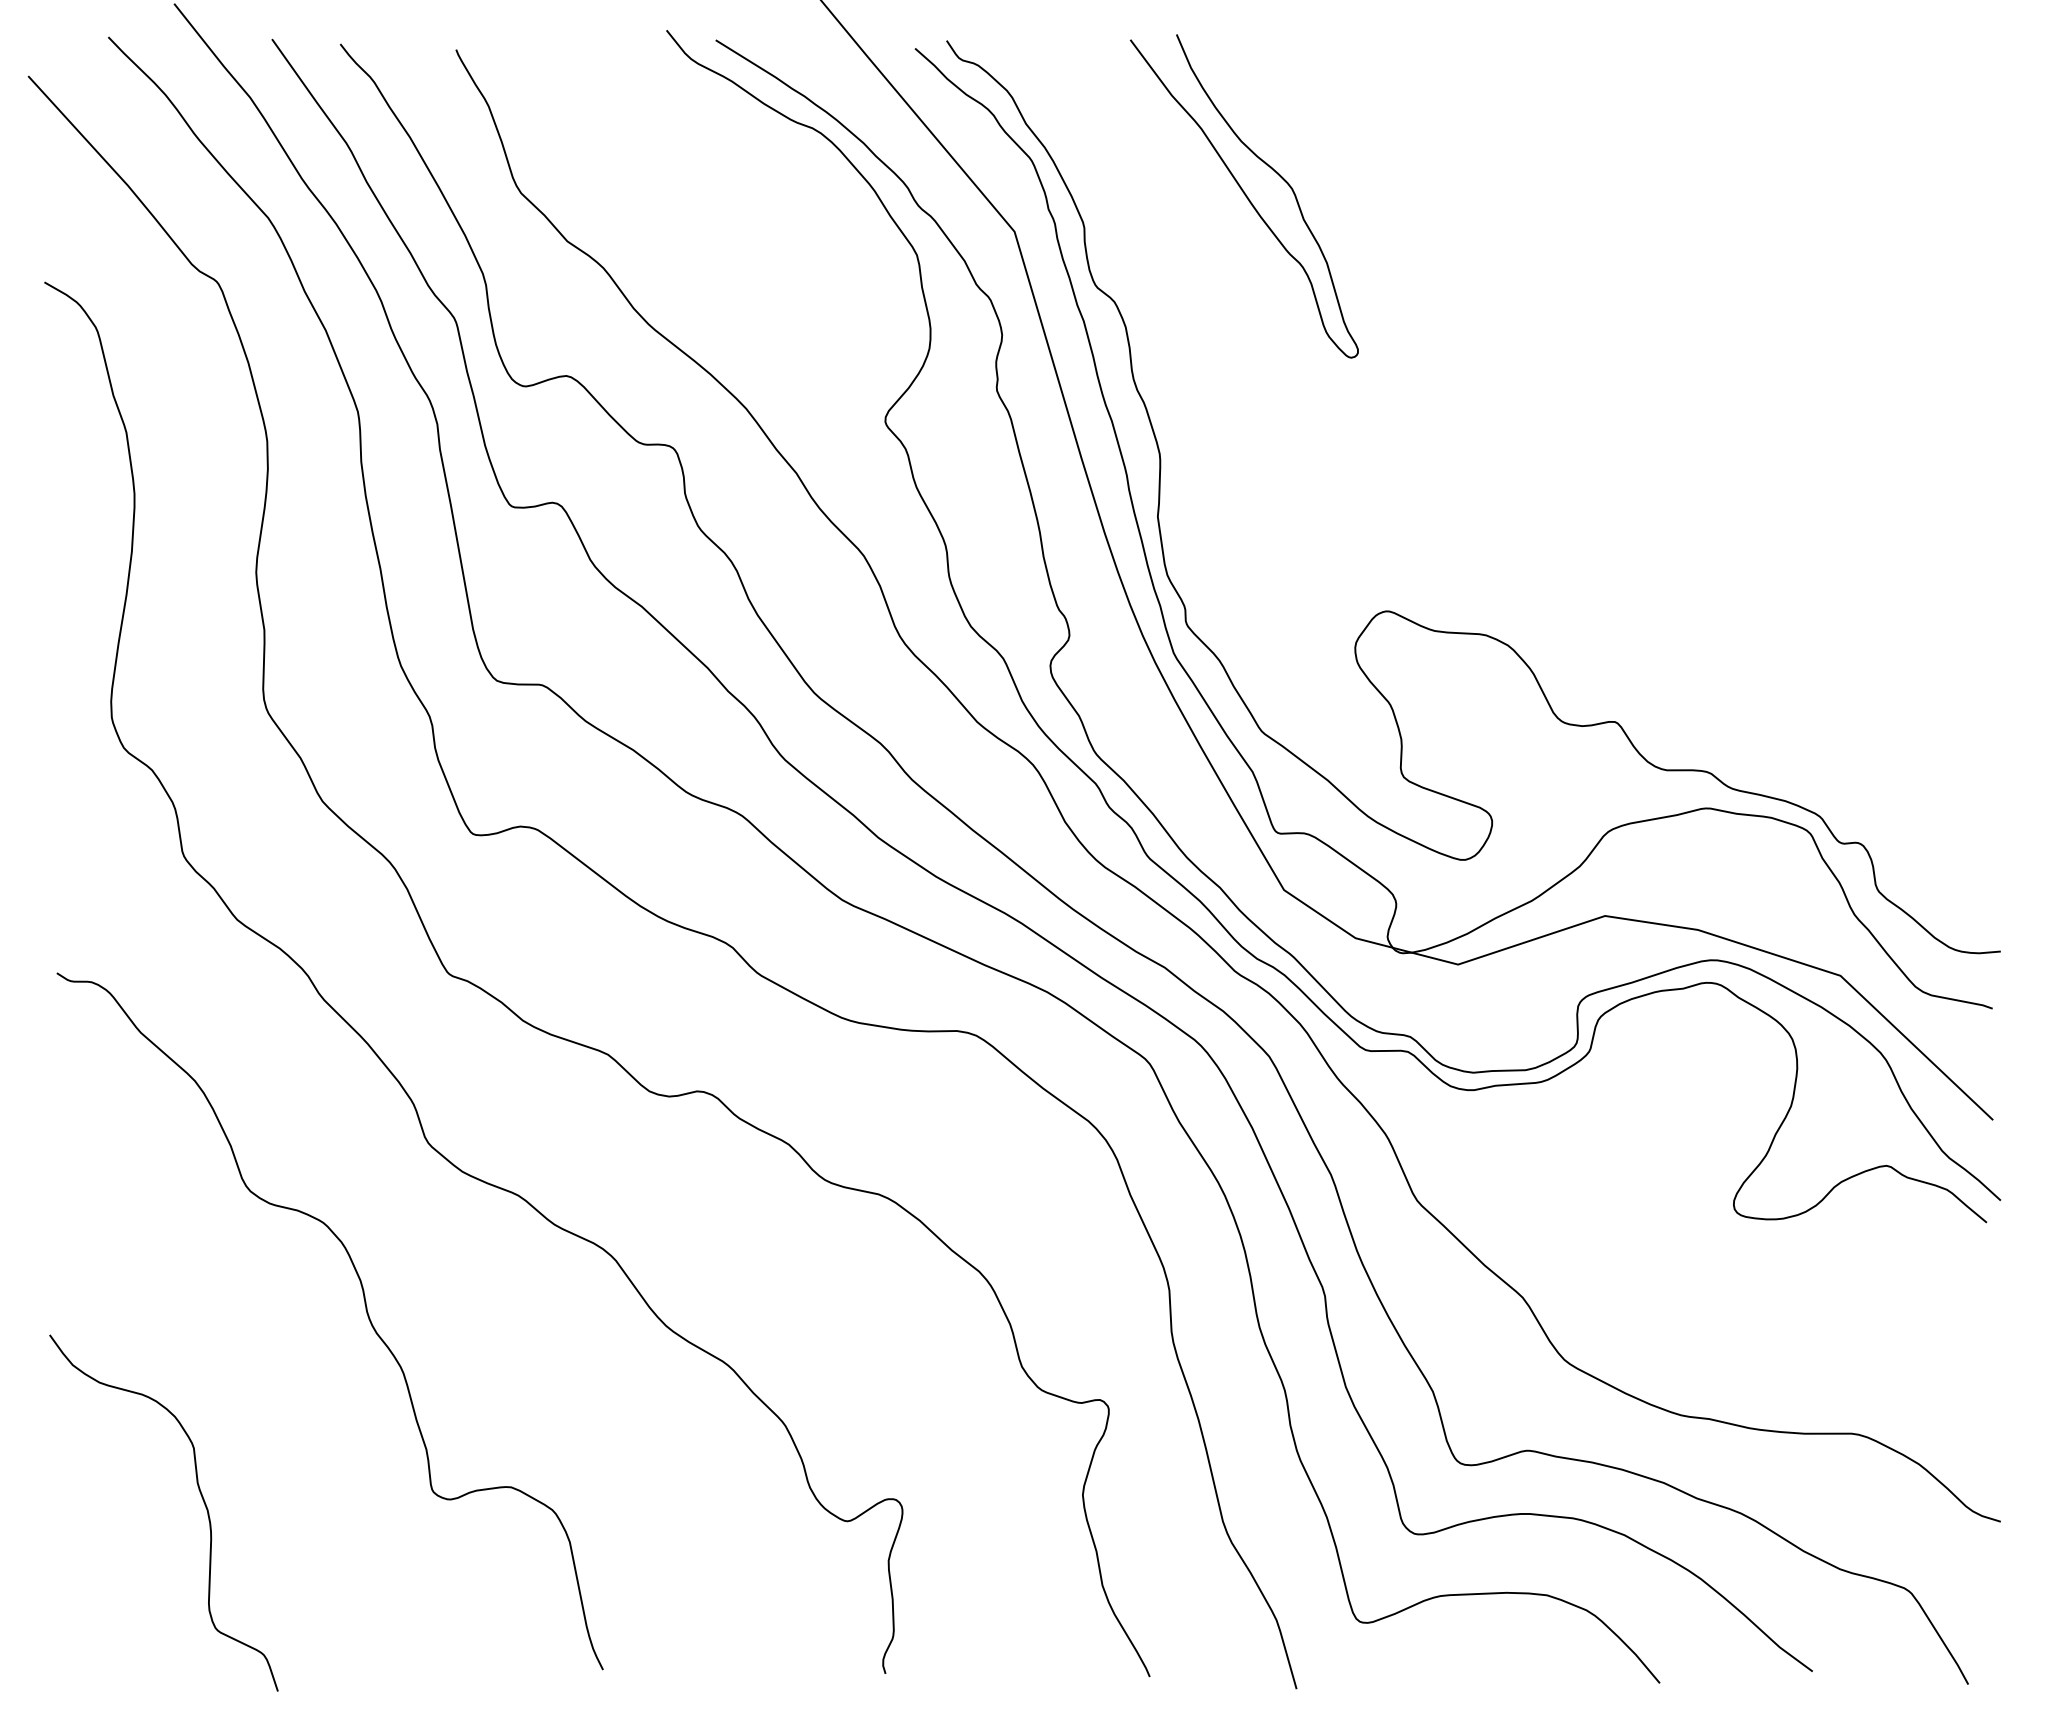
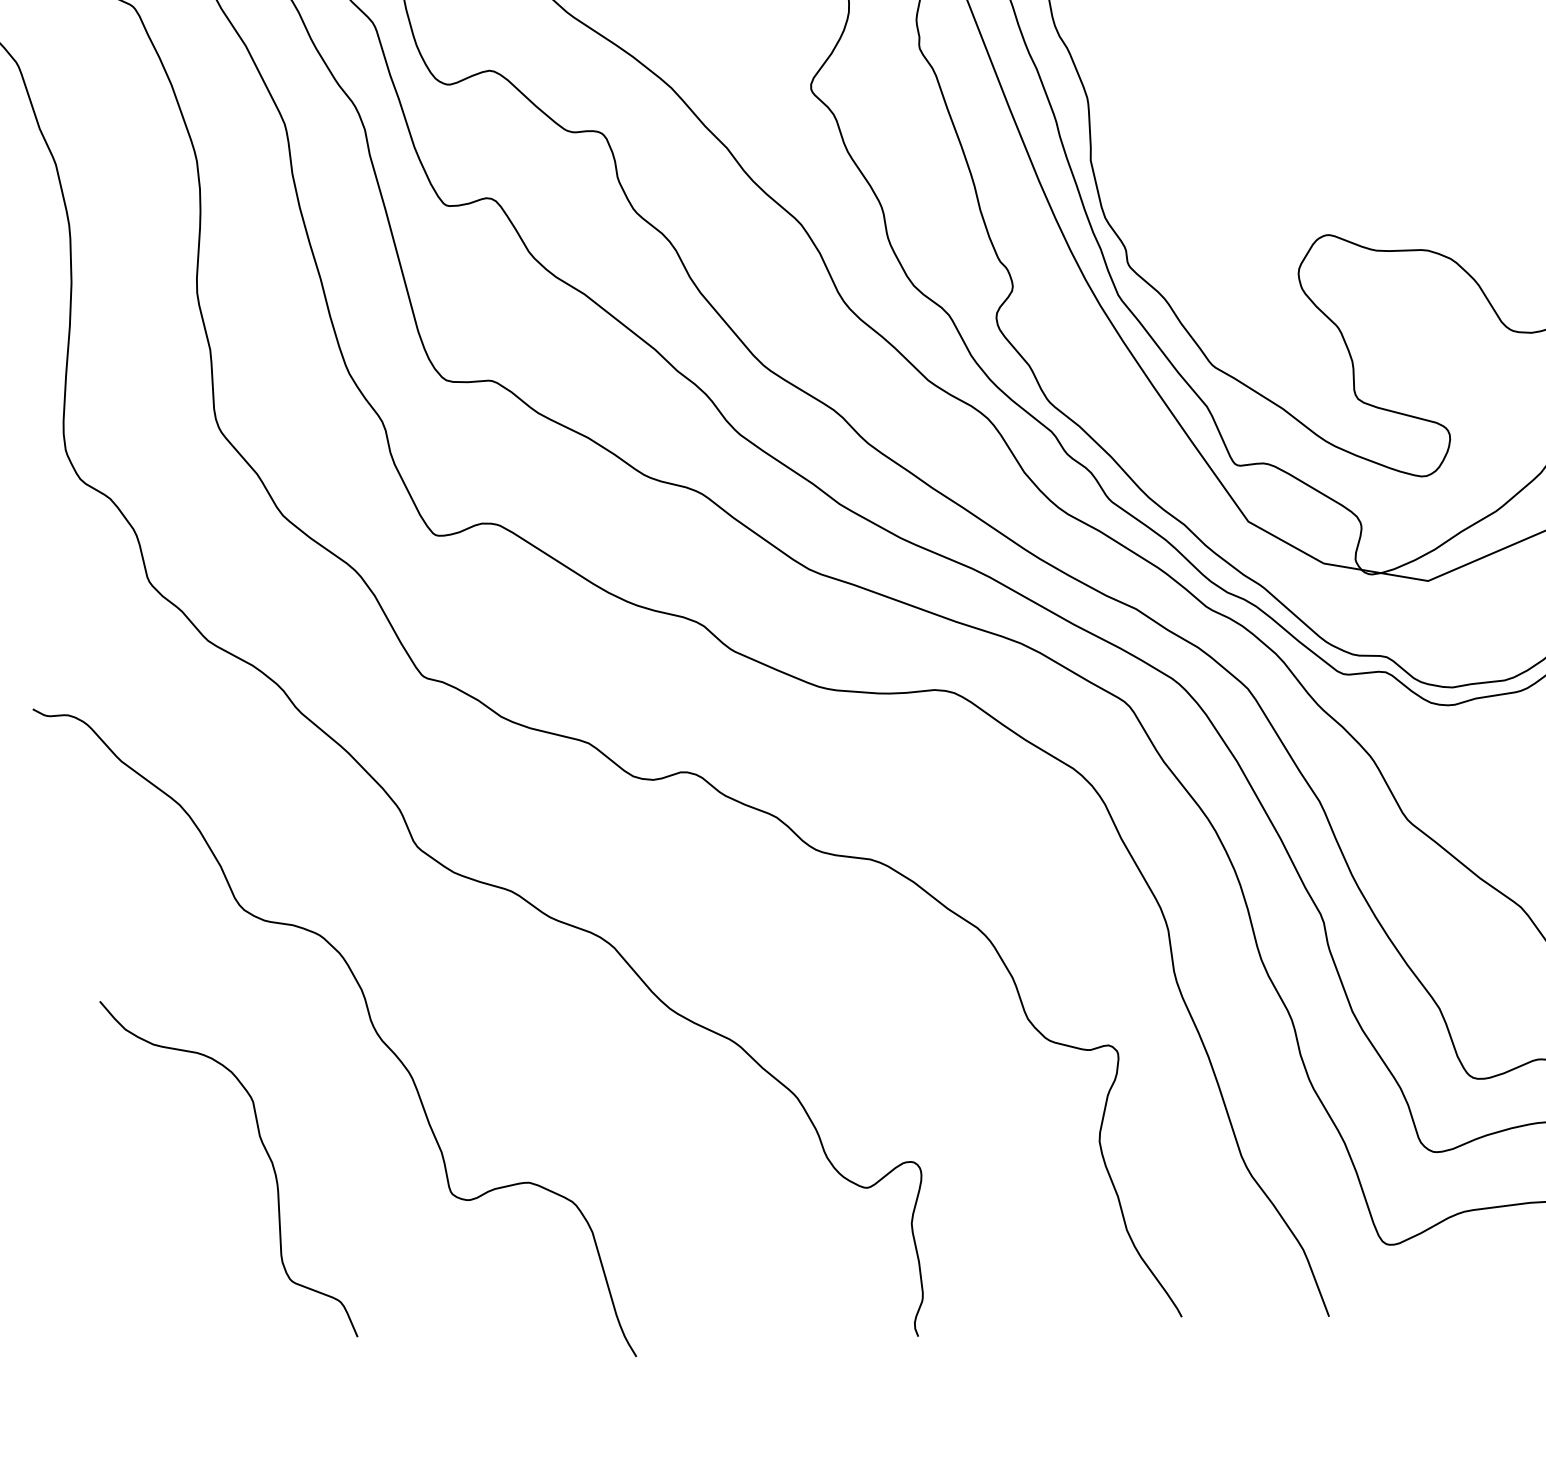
curve: (202, 1500) -> (266, 1153), moved

